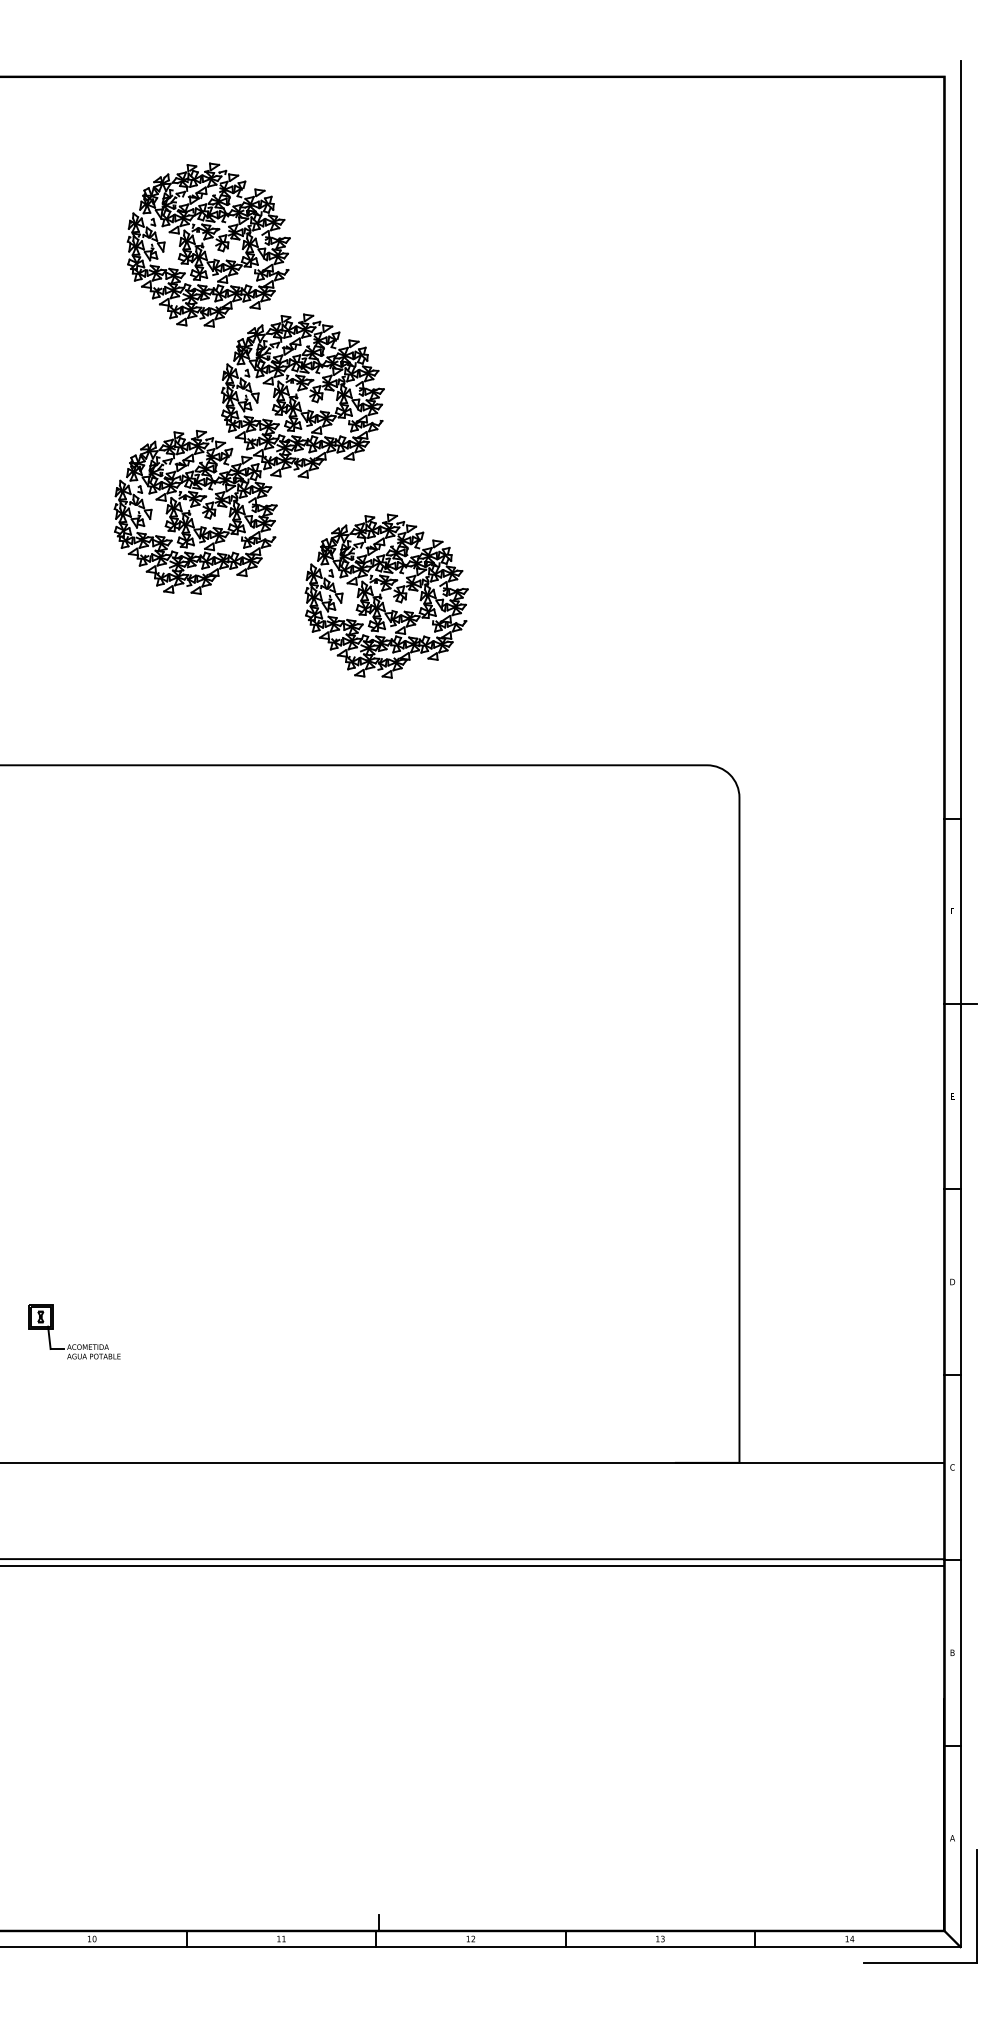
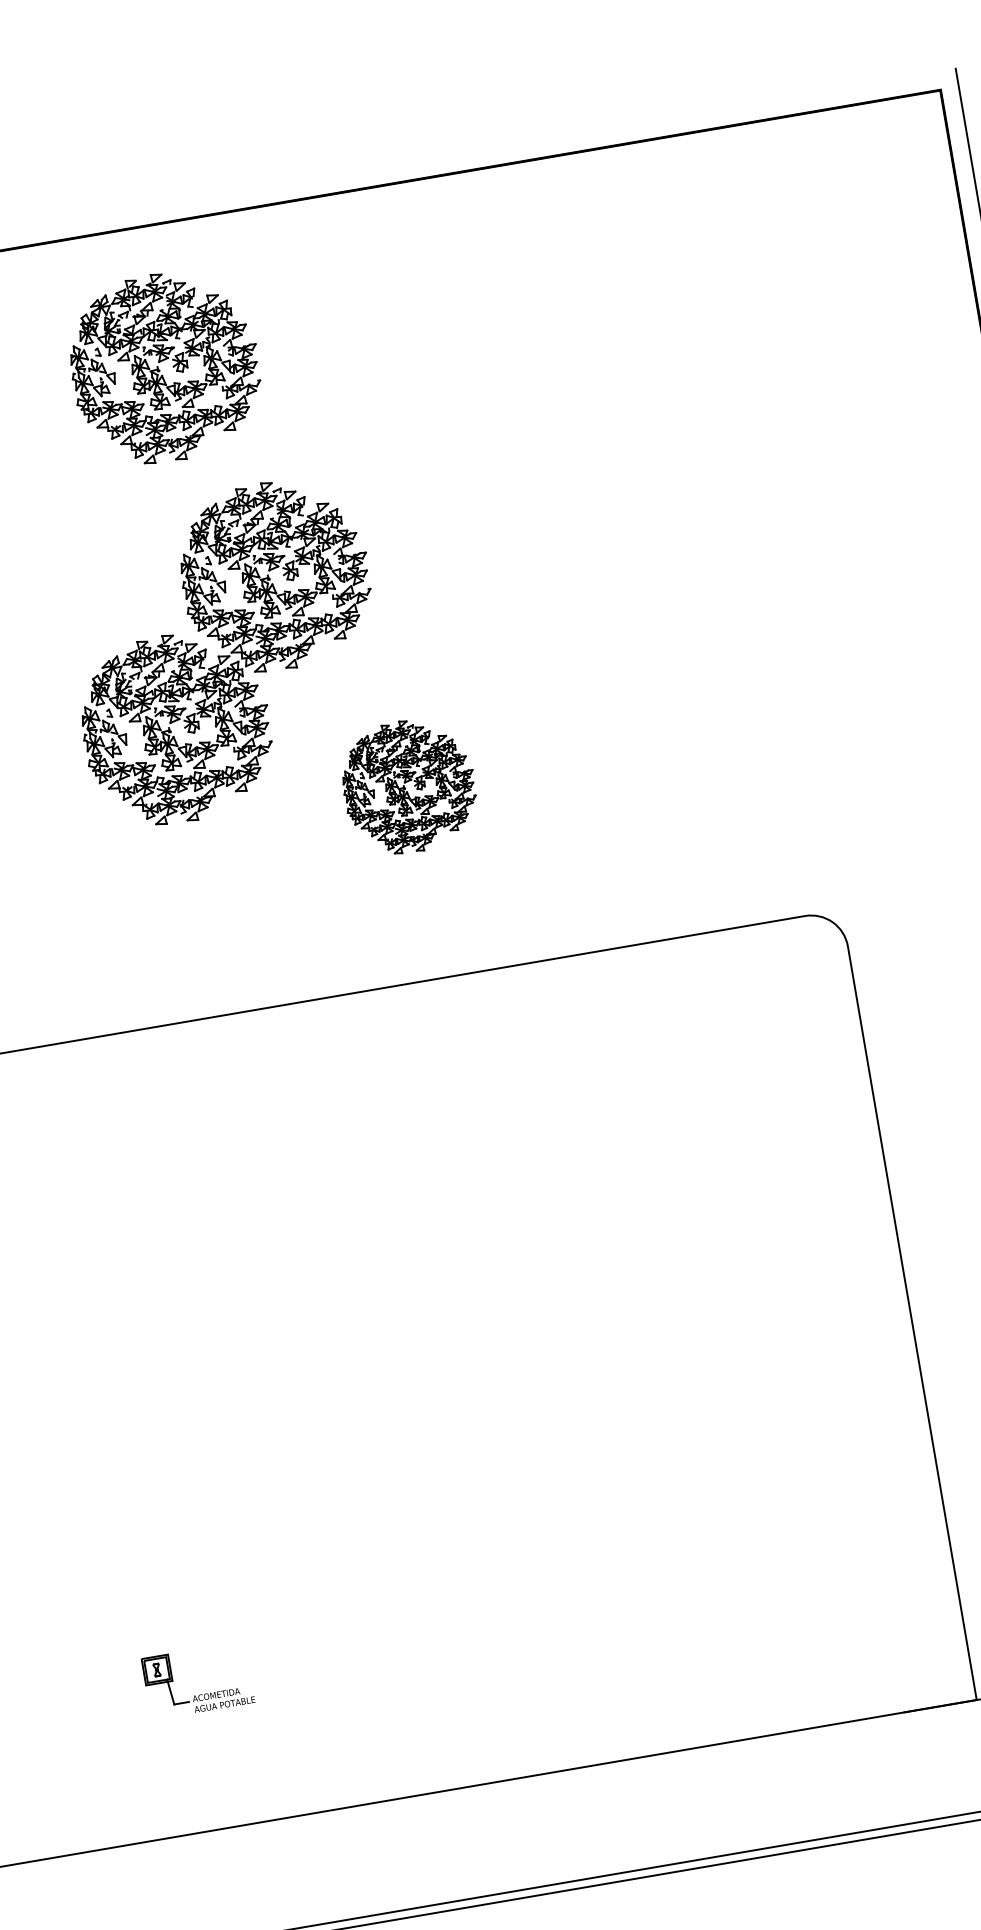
part: (208, 244) -> (164, 366), moved
part: (386, 595) -> (408, 785), size x0.7

